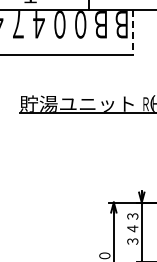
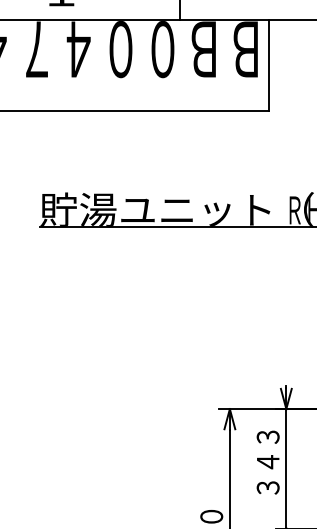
line: (133, 32) -> (269, 65), dashed -> solid

